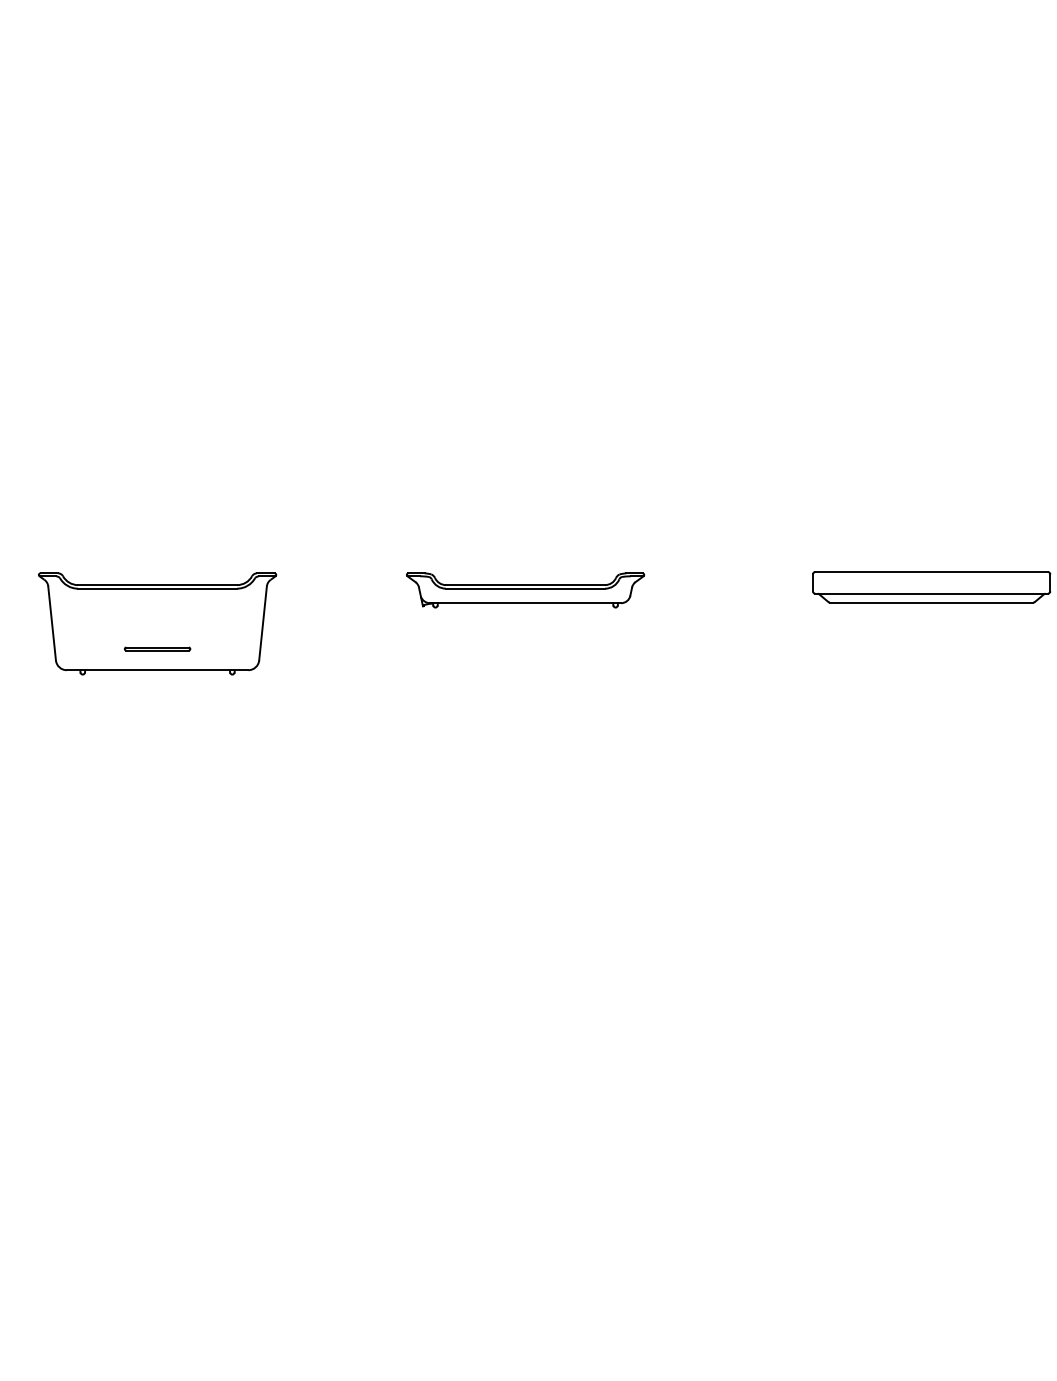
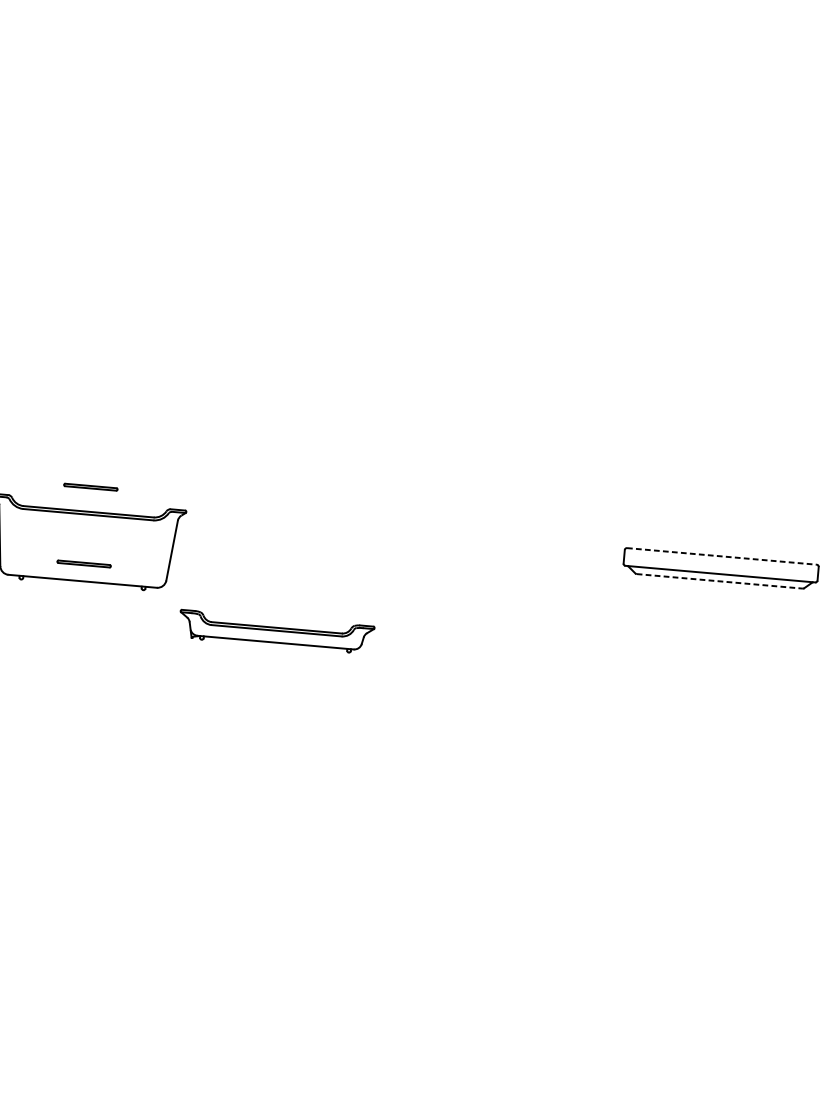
part: (157, 554) -> (90, 486), added
line: (932, 572) -> (722, 556), solid -> dashed
part: (525, 590) -> (276, 632), moved
line: (931, 602) -> (719, 581), solid -> dashed

